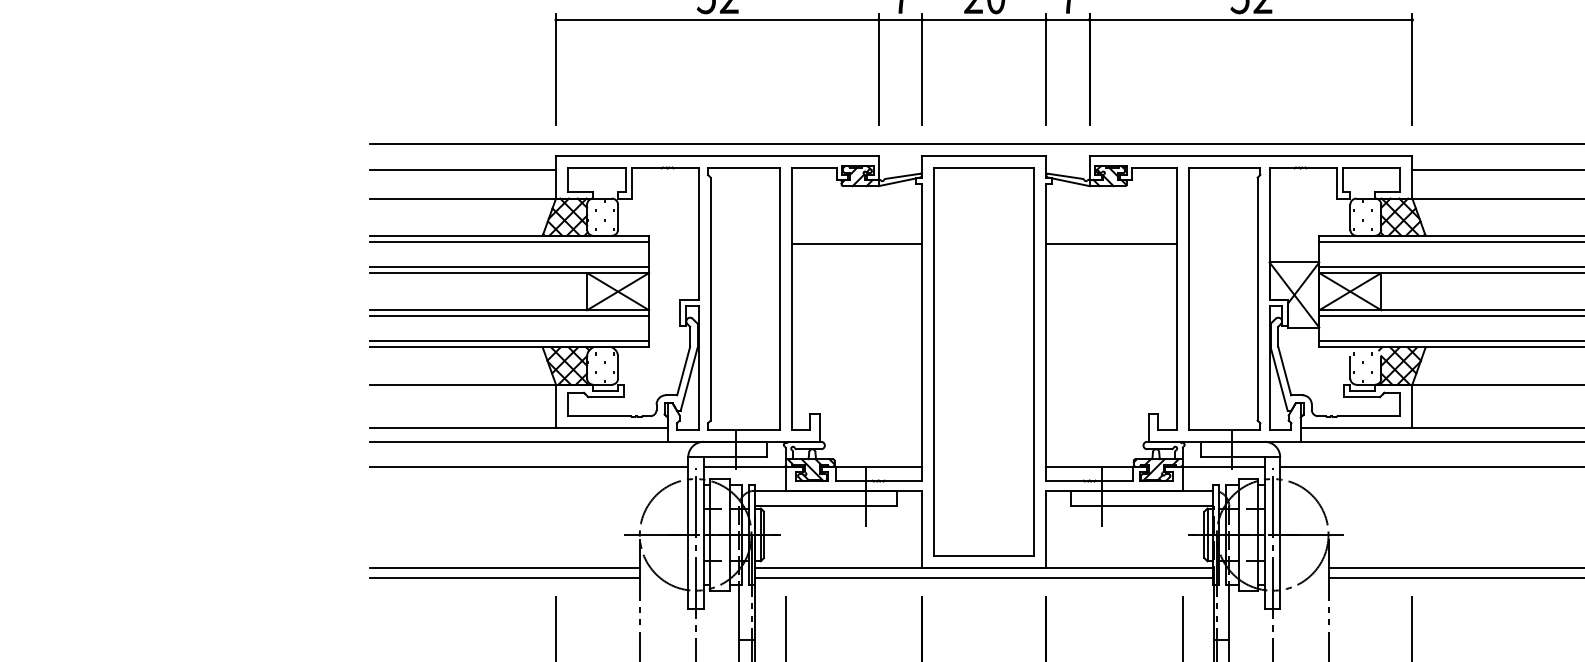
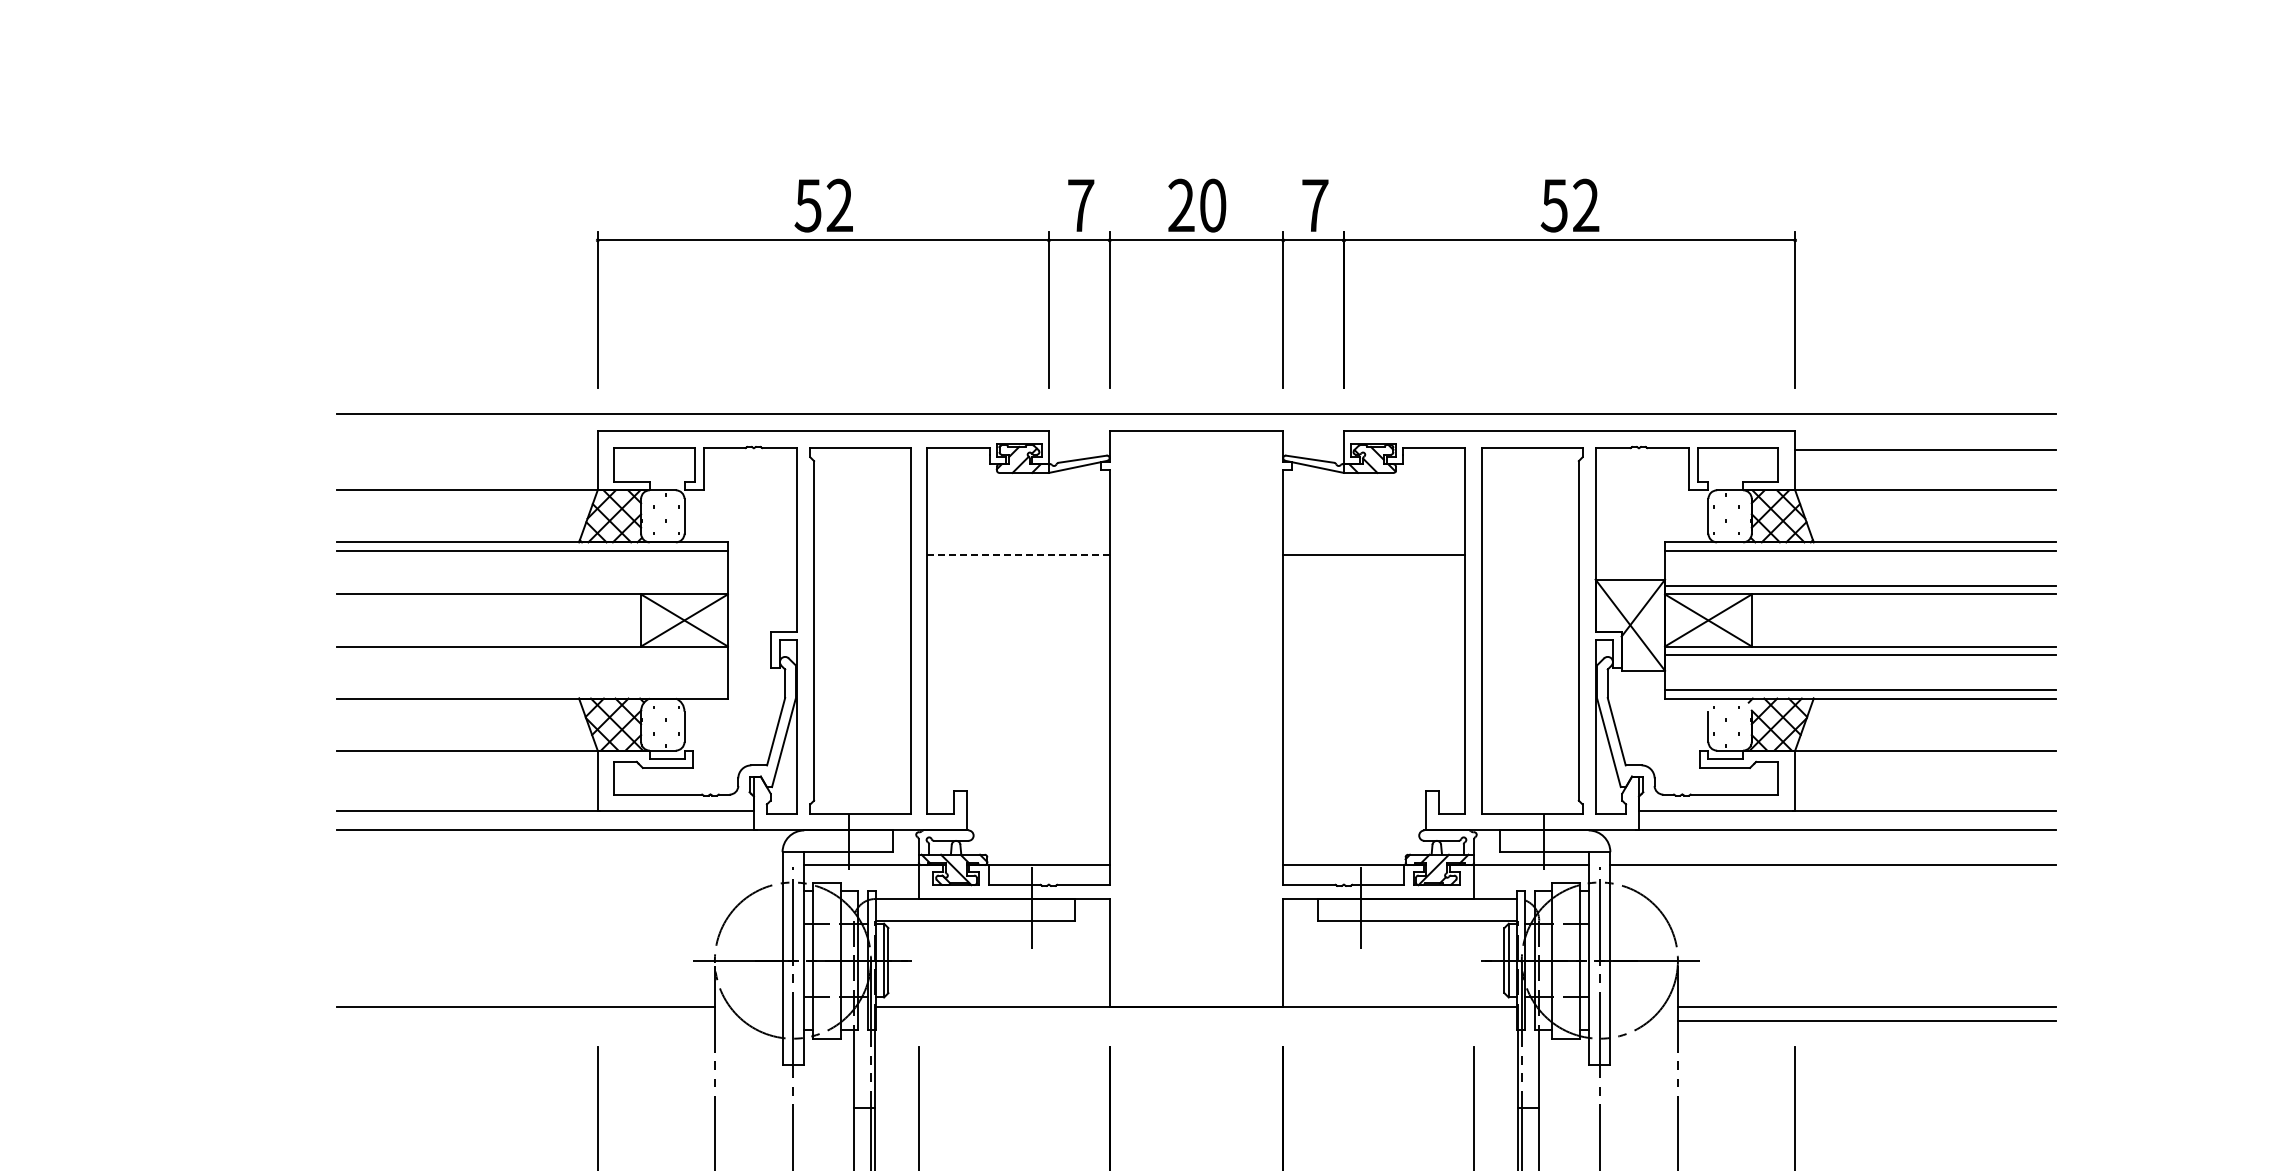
line: (462, 170) -> (467, 450), removed
line: (856, 244) -> (1018, 554), solid -> dashed
line: (509, 266) -> (532, 585), removed
line: (509, 316) -> (532, 655), removed
line: (509, 341) -> (532, 689), removed
part: (984, 361) -> (1196, 718), removed
line: (528, 466) -> (559, 865), removed
line: (504, 578) -> (525, 1021), removed
line: (984, 578) -> (1196, 1021), removed

